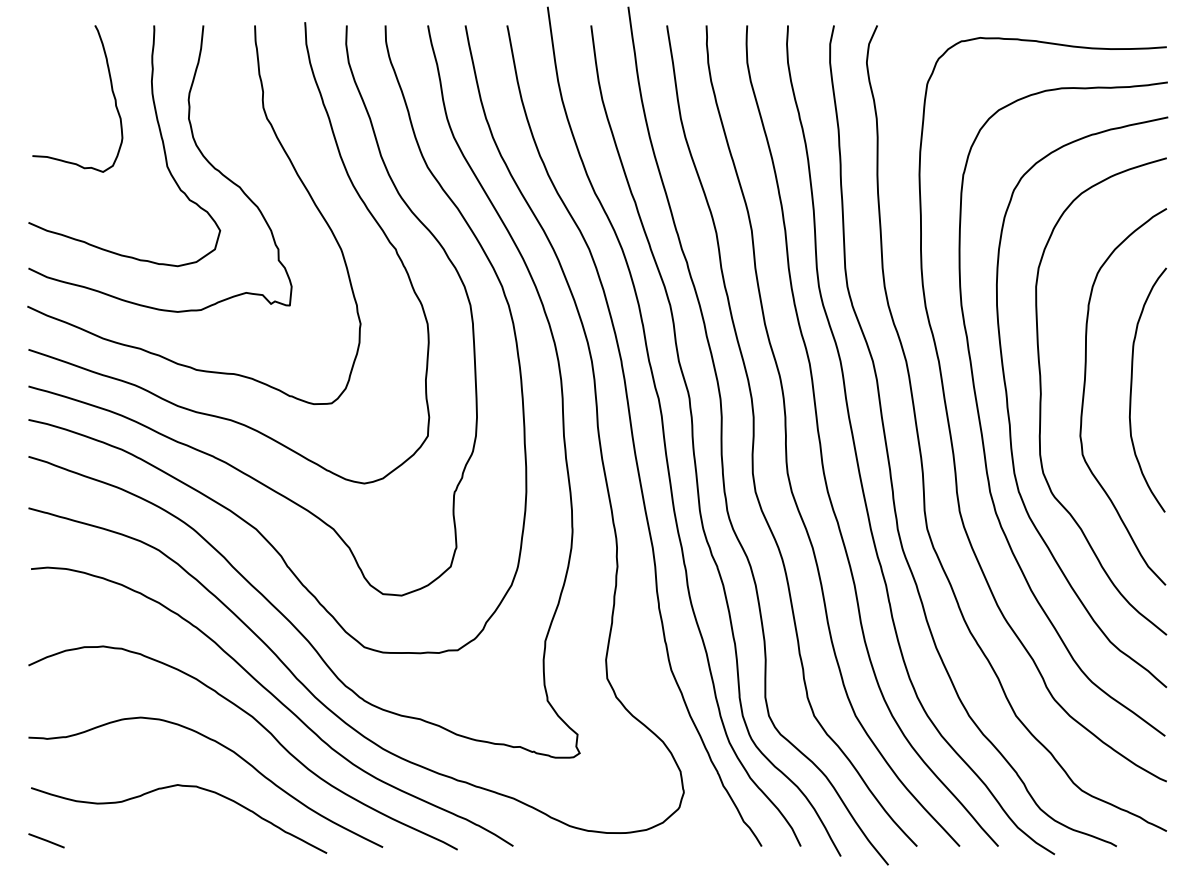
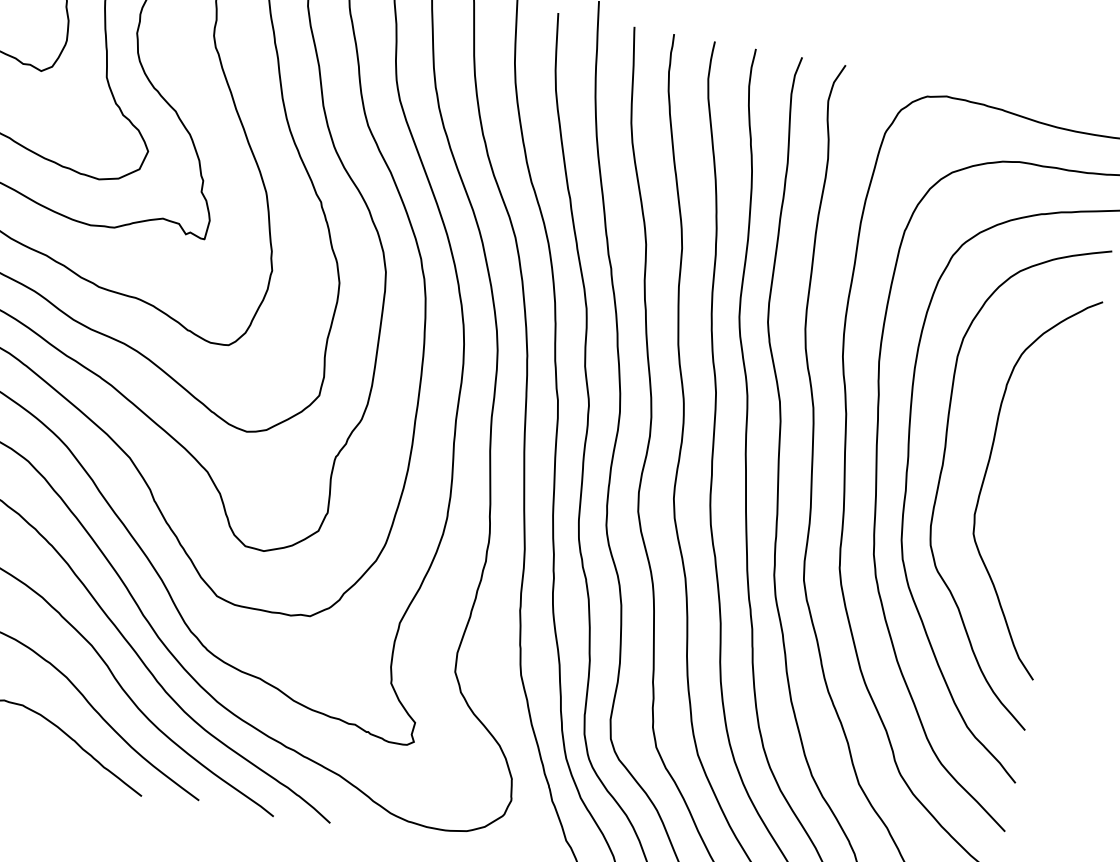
curve: (1132, 386) -> (1036, 474), removed

